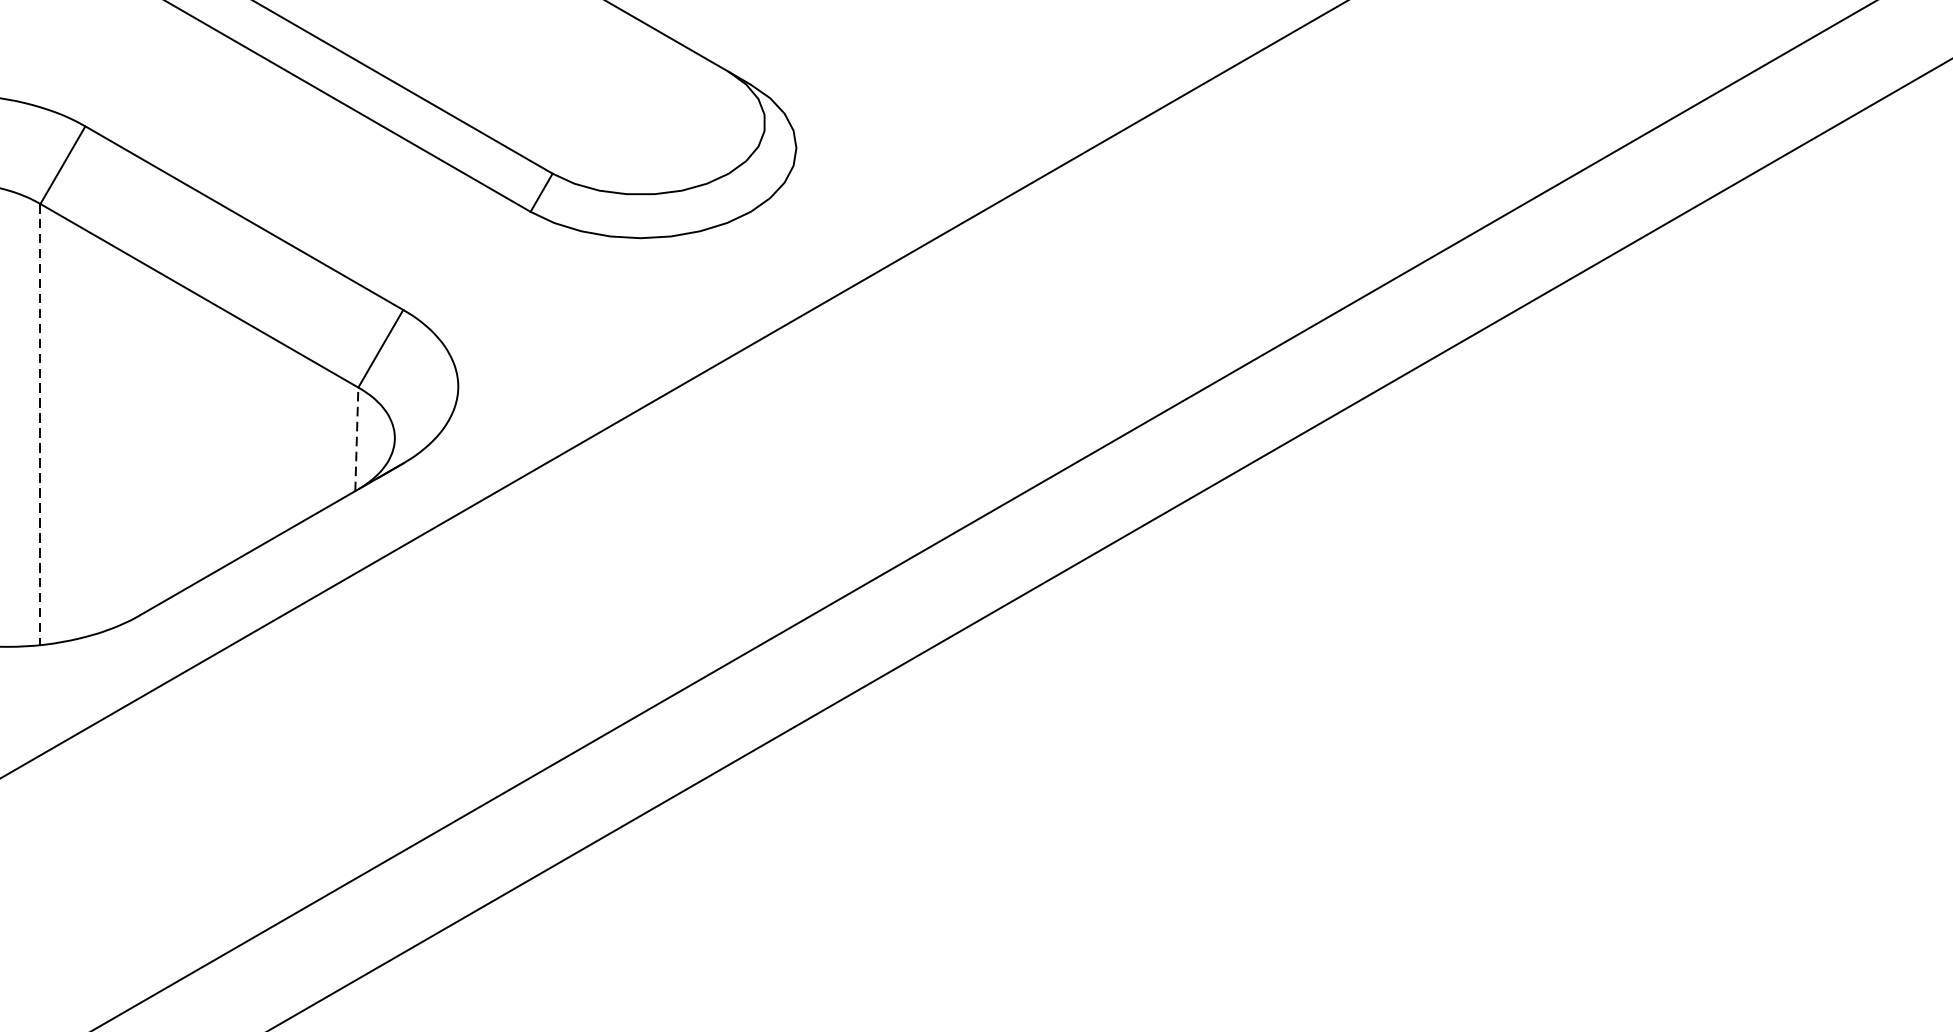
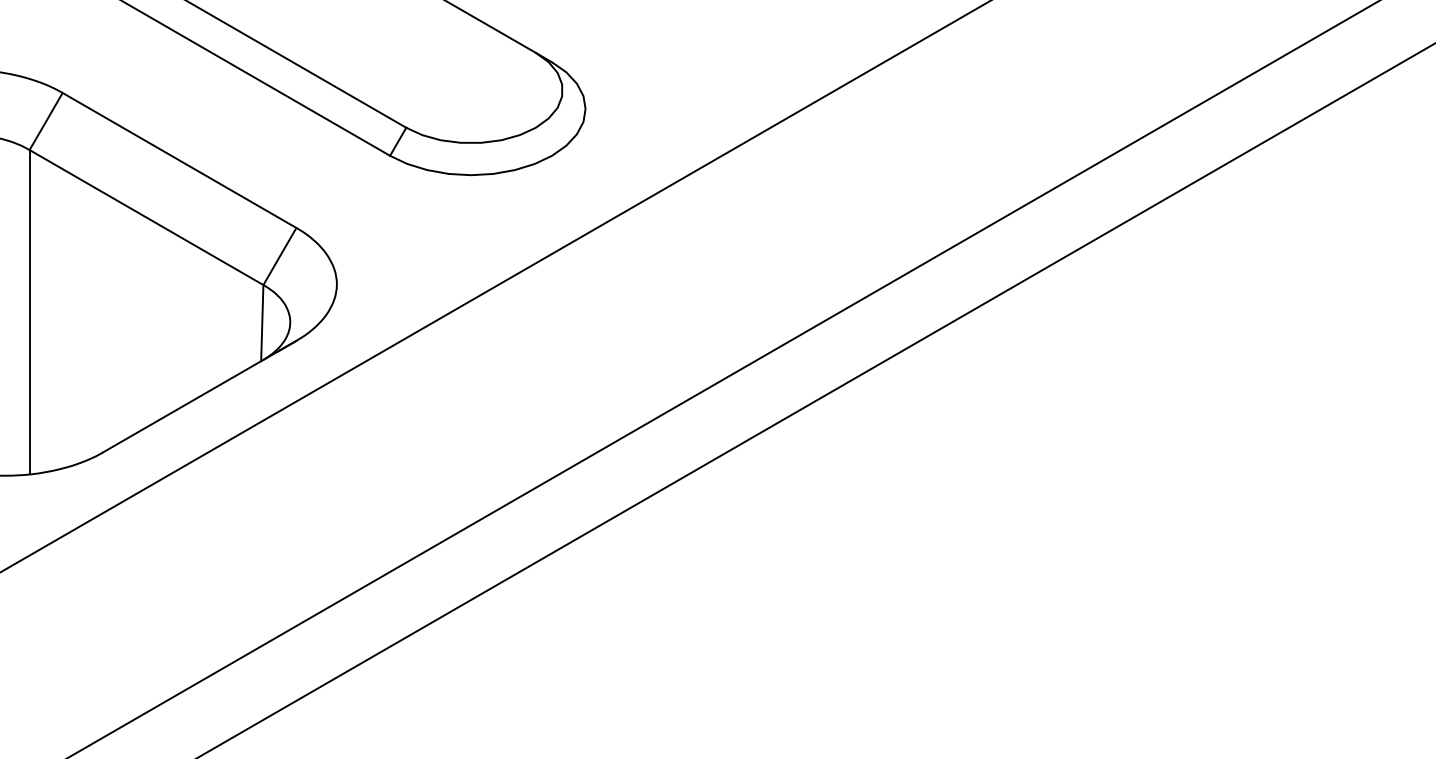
line: (40, 424) -> (29, 312), dashed -> solid
line: (357, 438) -> (262, 322), dashed -> solid

